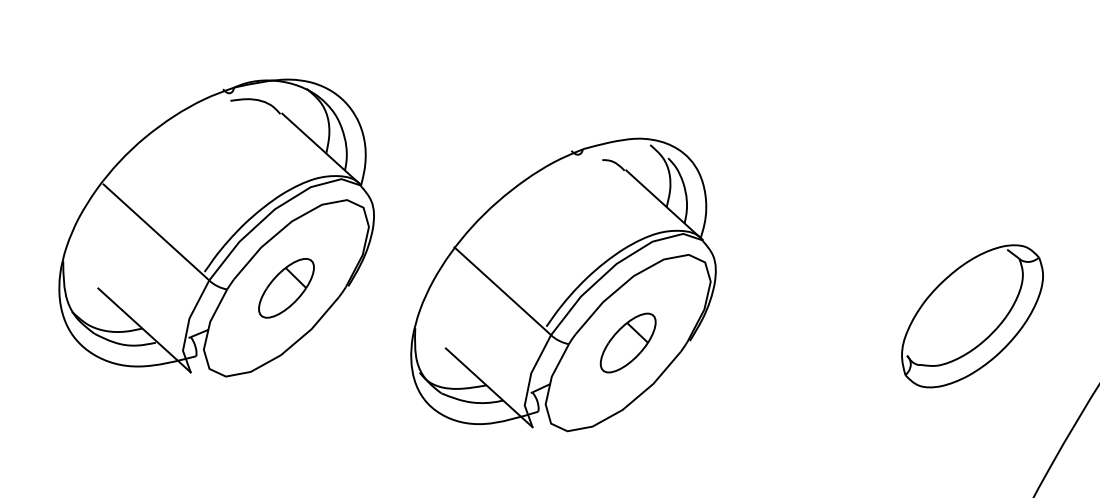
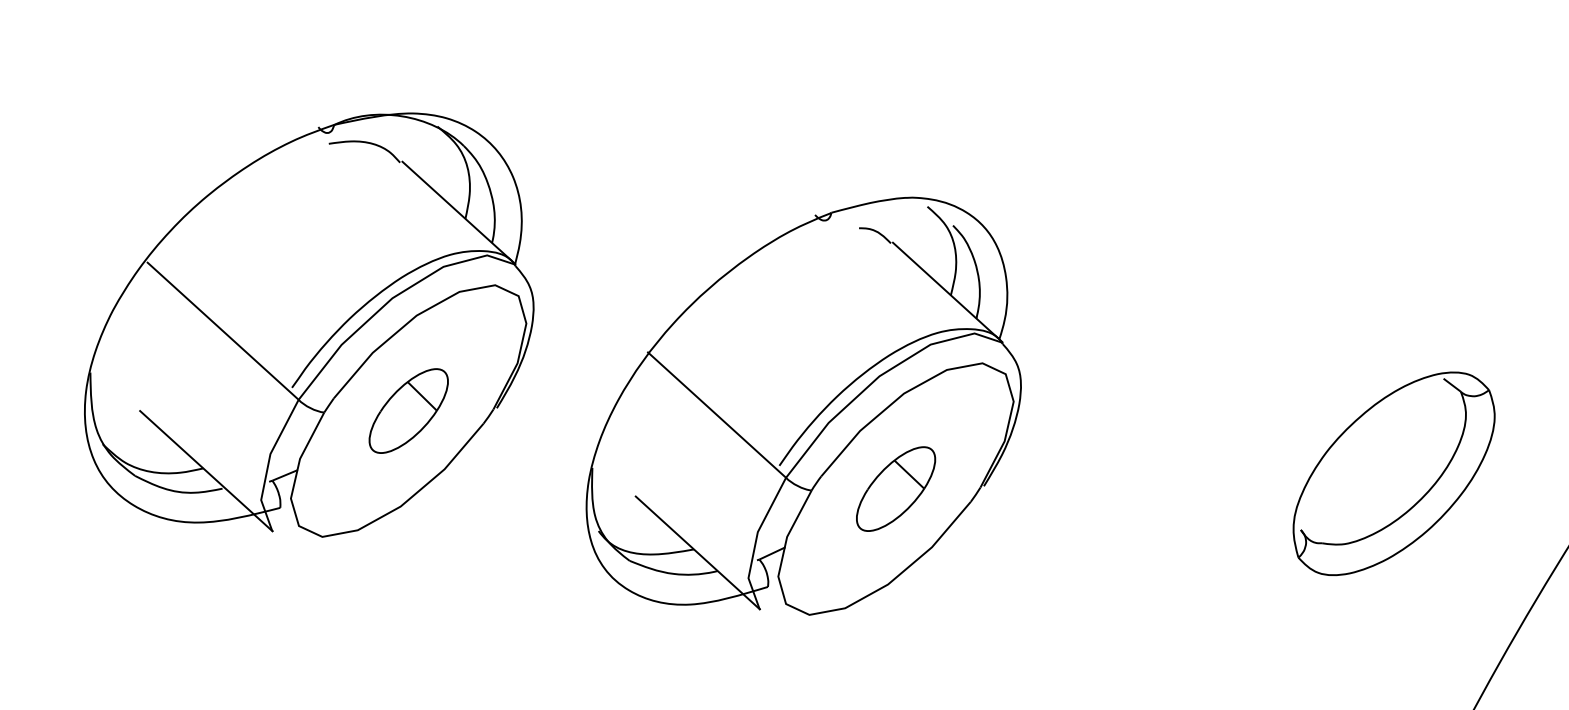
part: (972, 316) -> (1394, 474), moved

